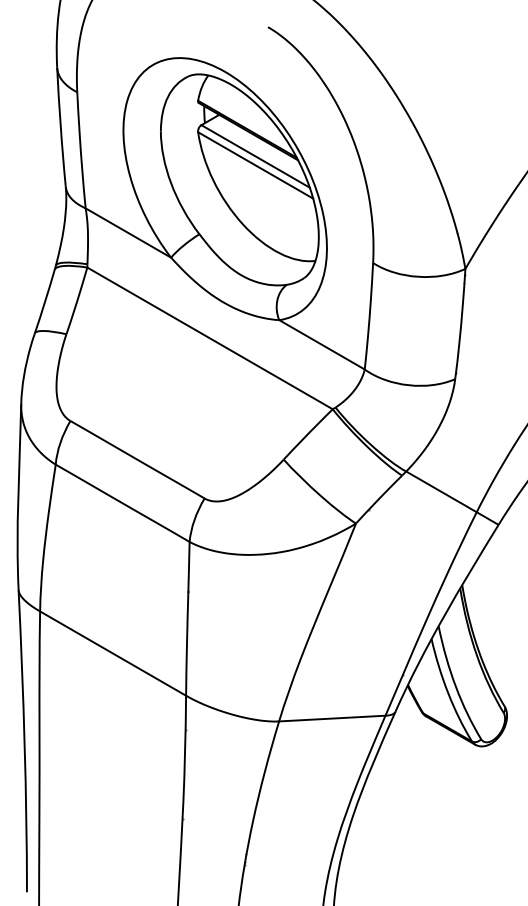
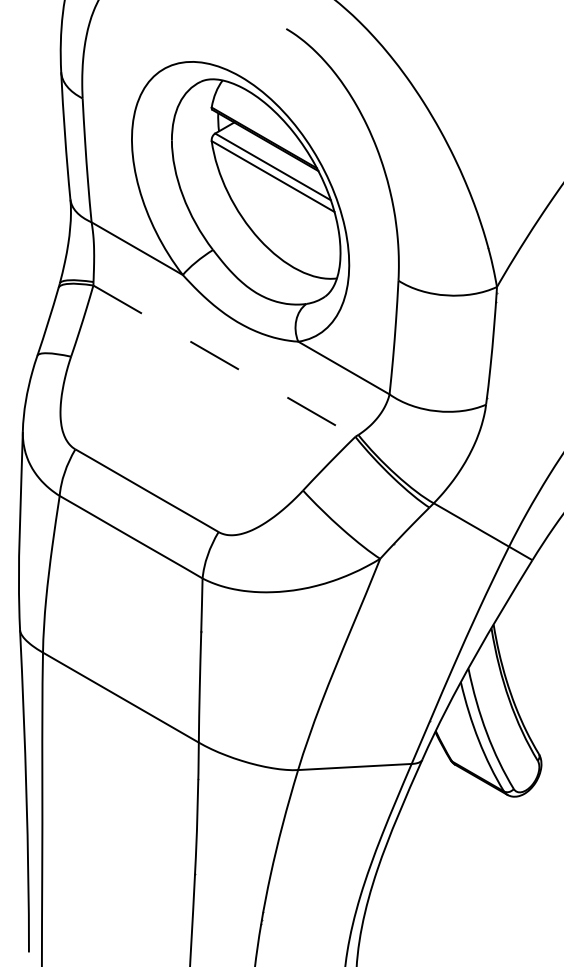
line: (210, 338) -> (224, 361), solid -> dashed

